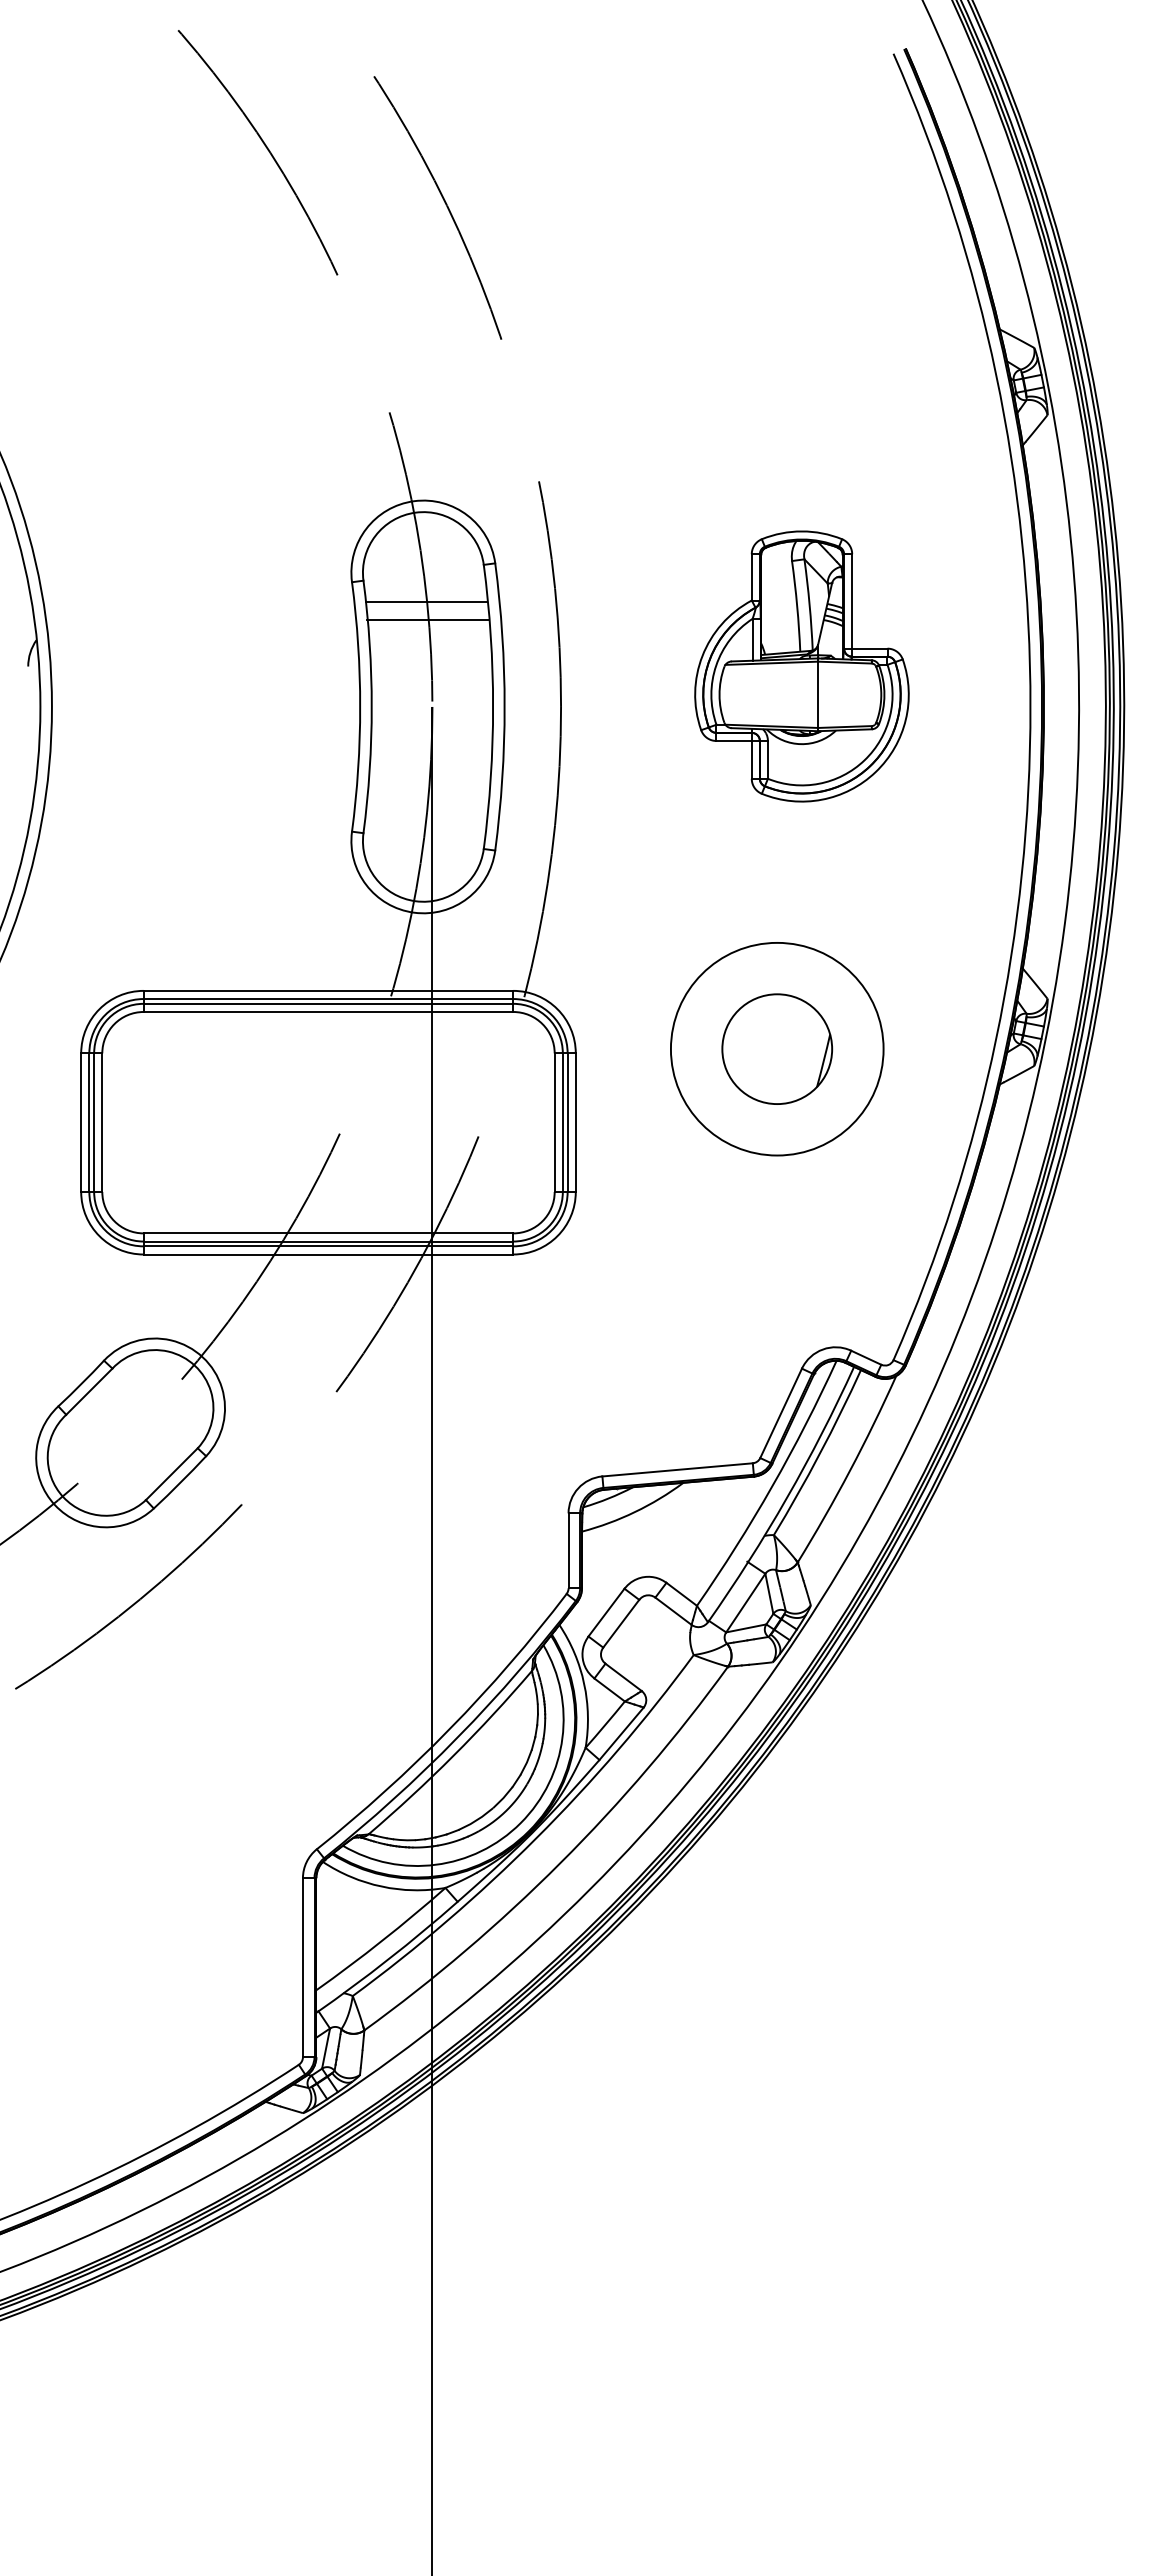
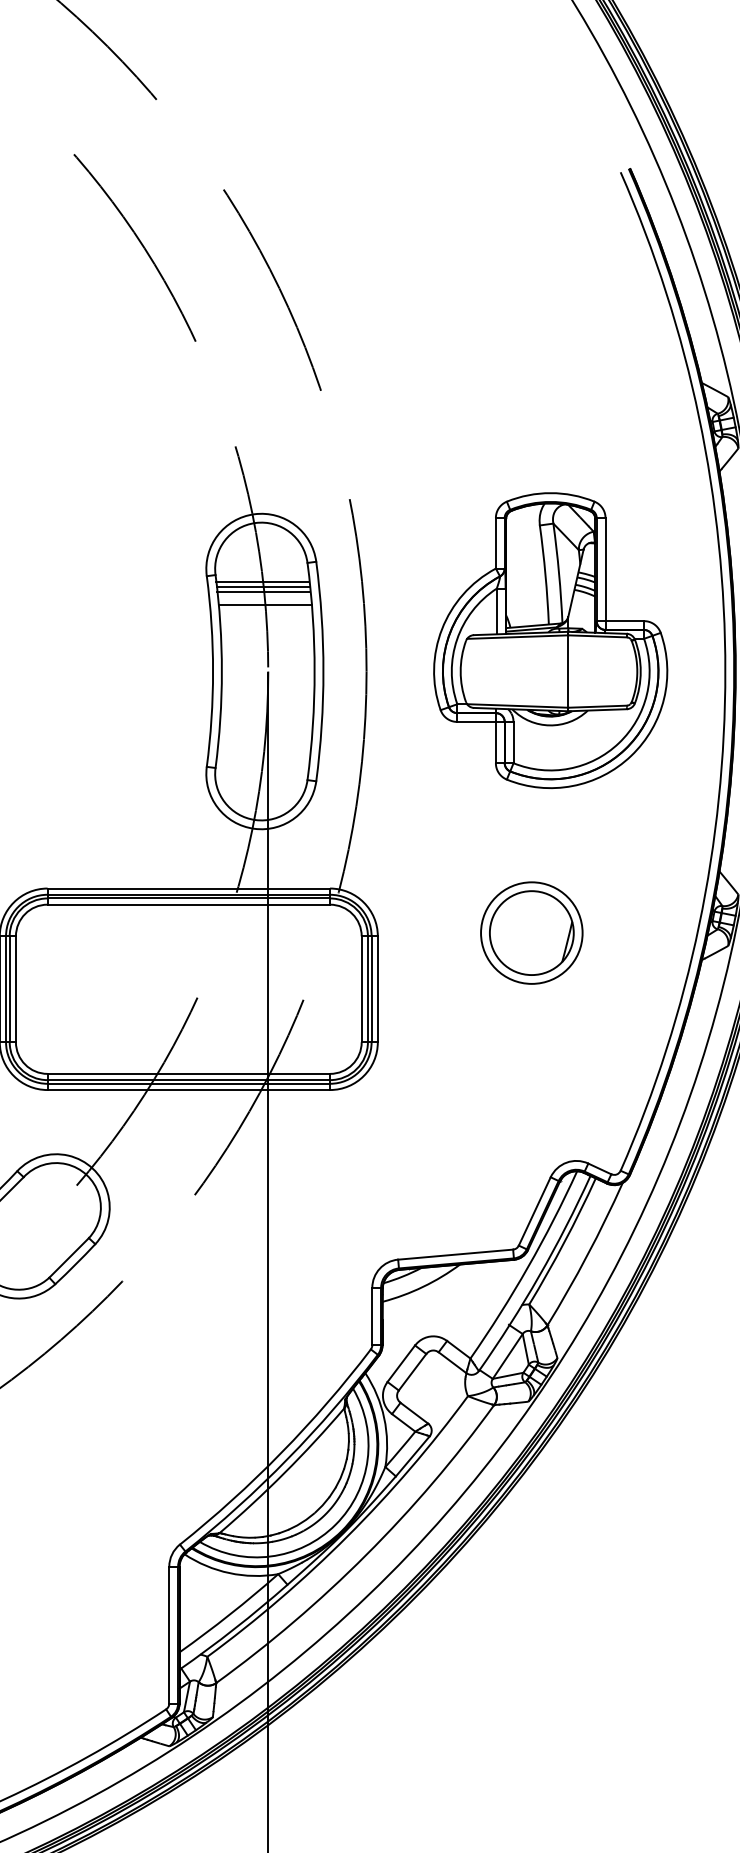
line: (425, 590) -> (262, 582), added
line: (425, 596) -> (262, 587), added
part: (801, 666) -> (550, 640), size x1.43
circle: (776, 1048) -> (531, 932), size x0.62

